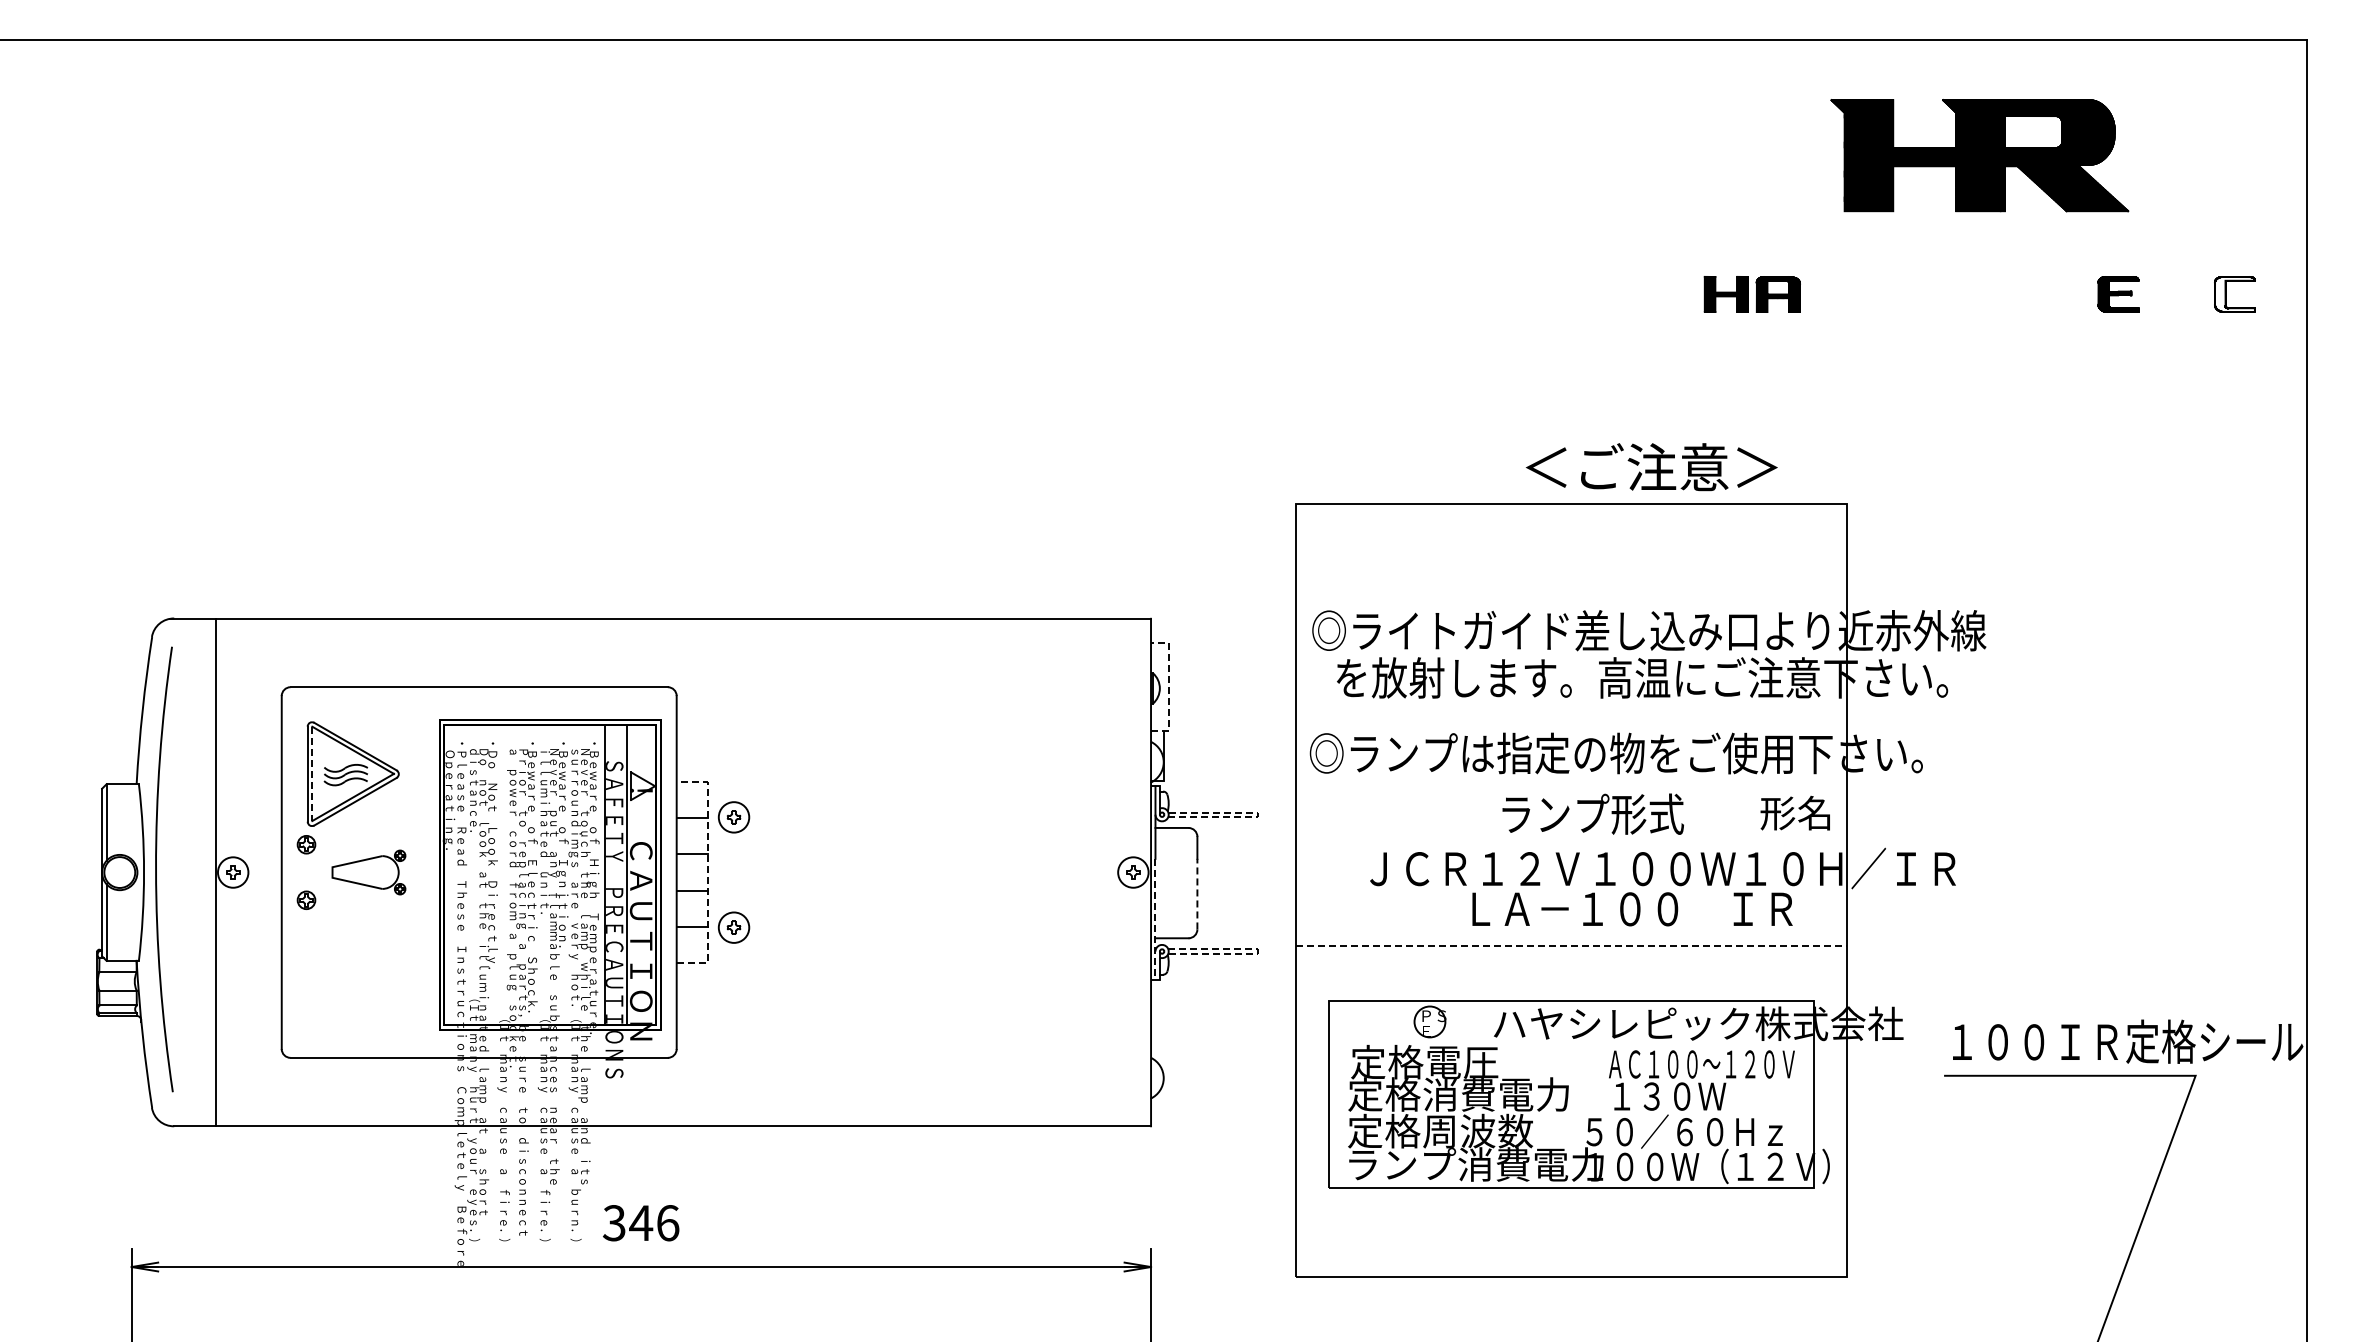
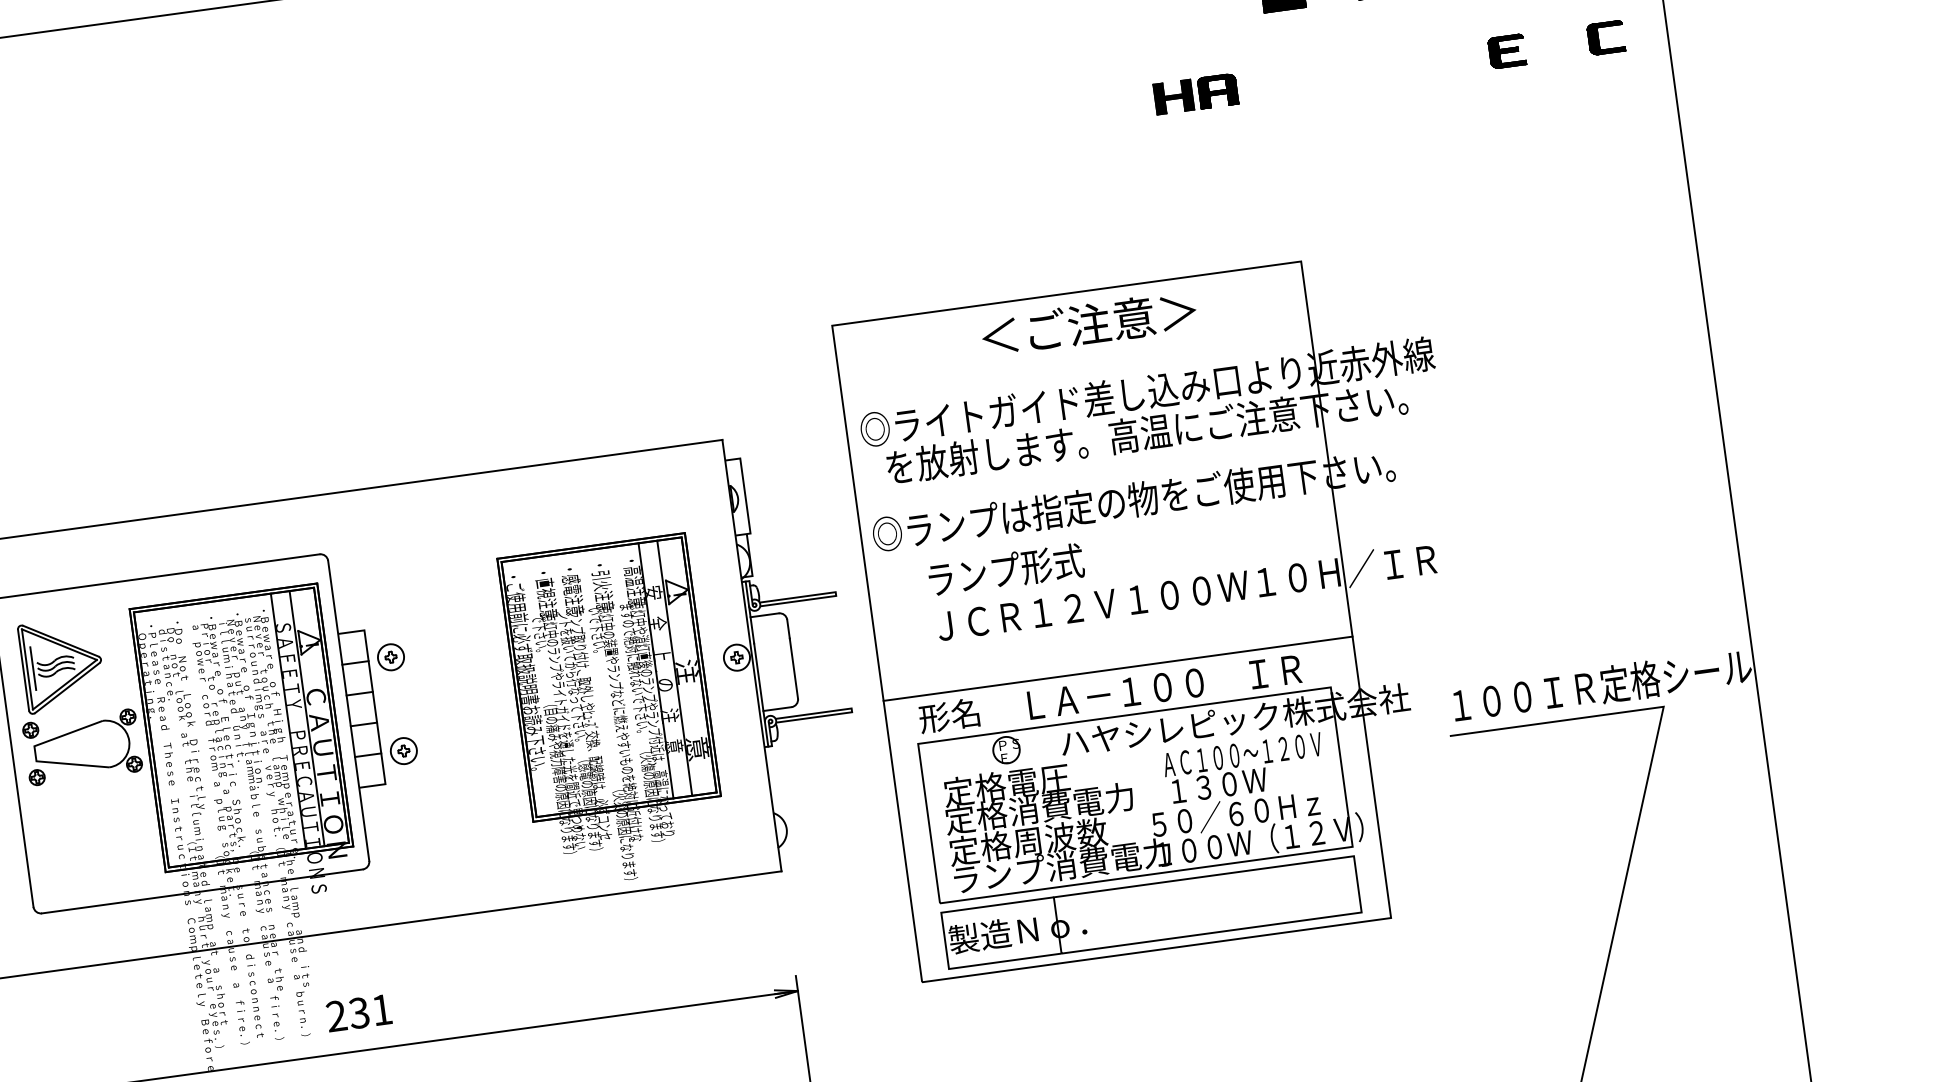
fill: (2234, 294) -> (1605, 38), added
text: (1651, 467) -> (1088, 324), moved
line: (1168, 686) -> (745, 495), dashed -> solid
line: (319, 773) -> (33, 668), added
line: (312, 774) -> (27, 669), dashed -> solid
text: (1794, 812) -> (948, 715), moved
text: (1592, 813) -> (1005, 569), moved
line: (1257, 814) -> (835, 593), dashed -> solid
part: (368, 872) -> (86, 746), size x1.67
line: (707, 872) -> (374, 707), dashed -> solid
line: (1197, 893) -> (793, 668), dashed -> solid
text: (1632, 909) -> (1164, 687), moved
part: (982, 915) -> (613, 711), added
line: (1155, 919) -> (761, 695), dashed -> solid
line: (1571, 945) -> (1117, 668), dashed -> solid
line: (1257, 951) -> (851, 710), dashed -> solid
text: (640, 1223) -> (358, 1013), 346 -> 231
part: (1571, 1232) -> (1151, 912), added

